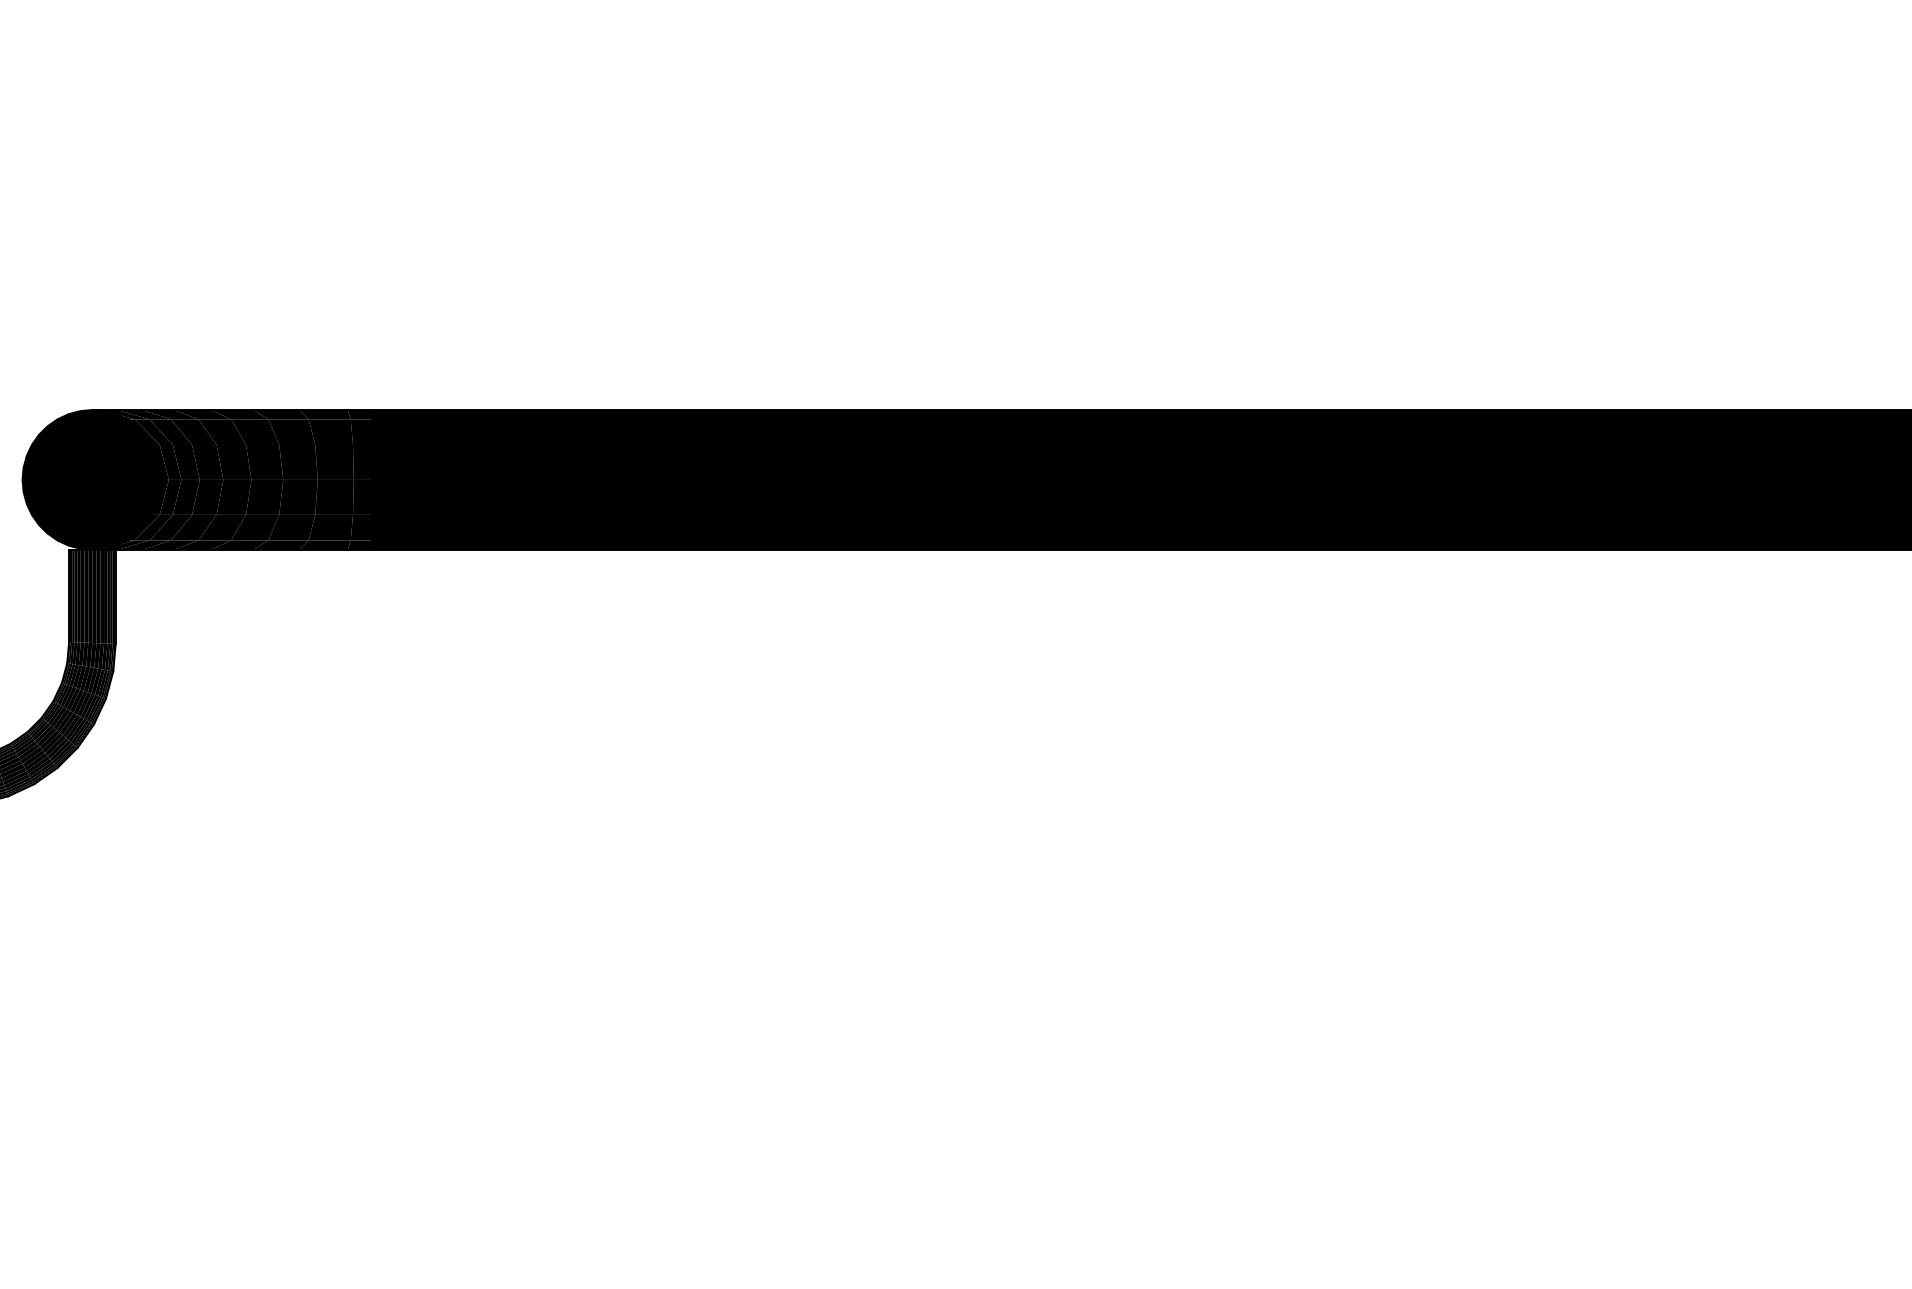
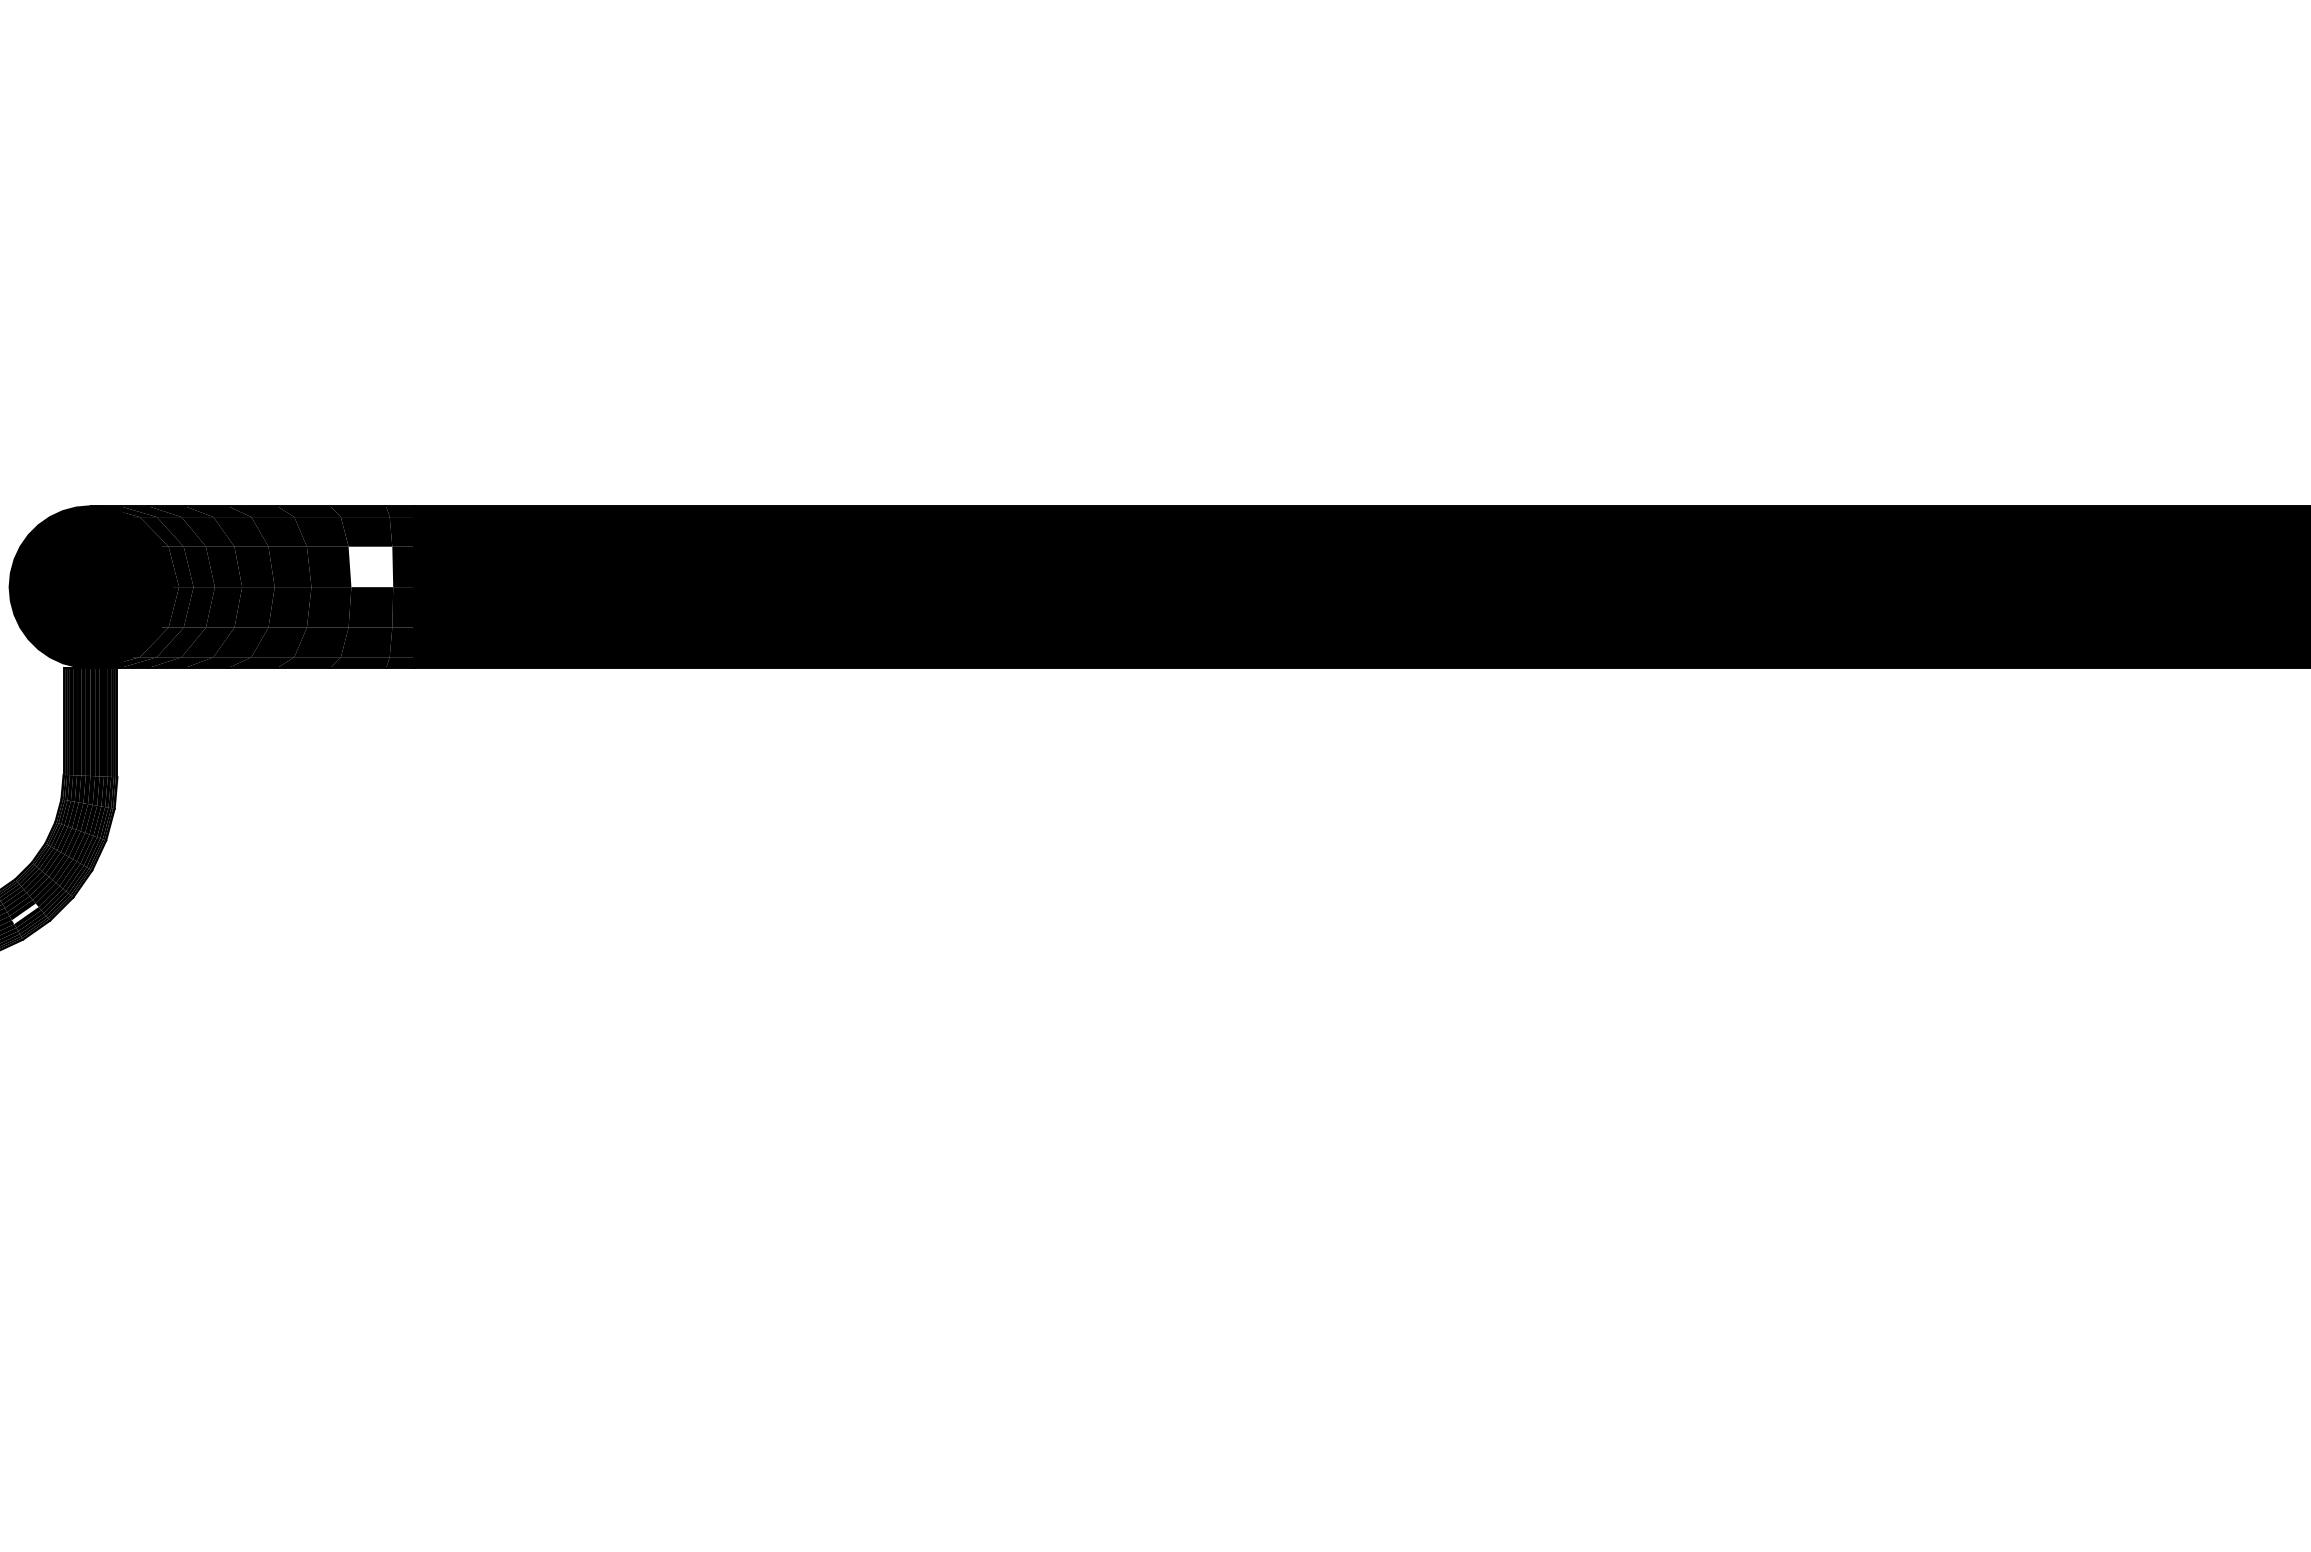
fill: (334, 462) -> (370, 566), removed
fill: (35, 761) -> (24, 913), removed

